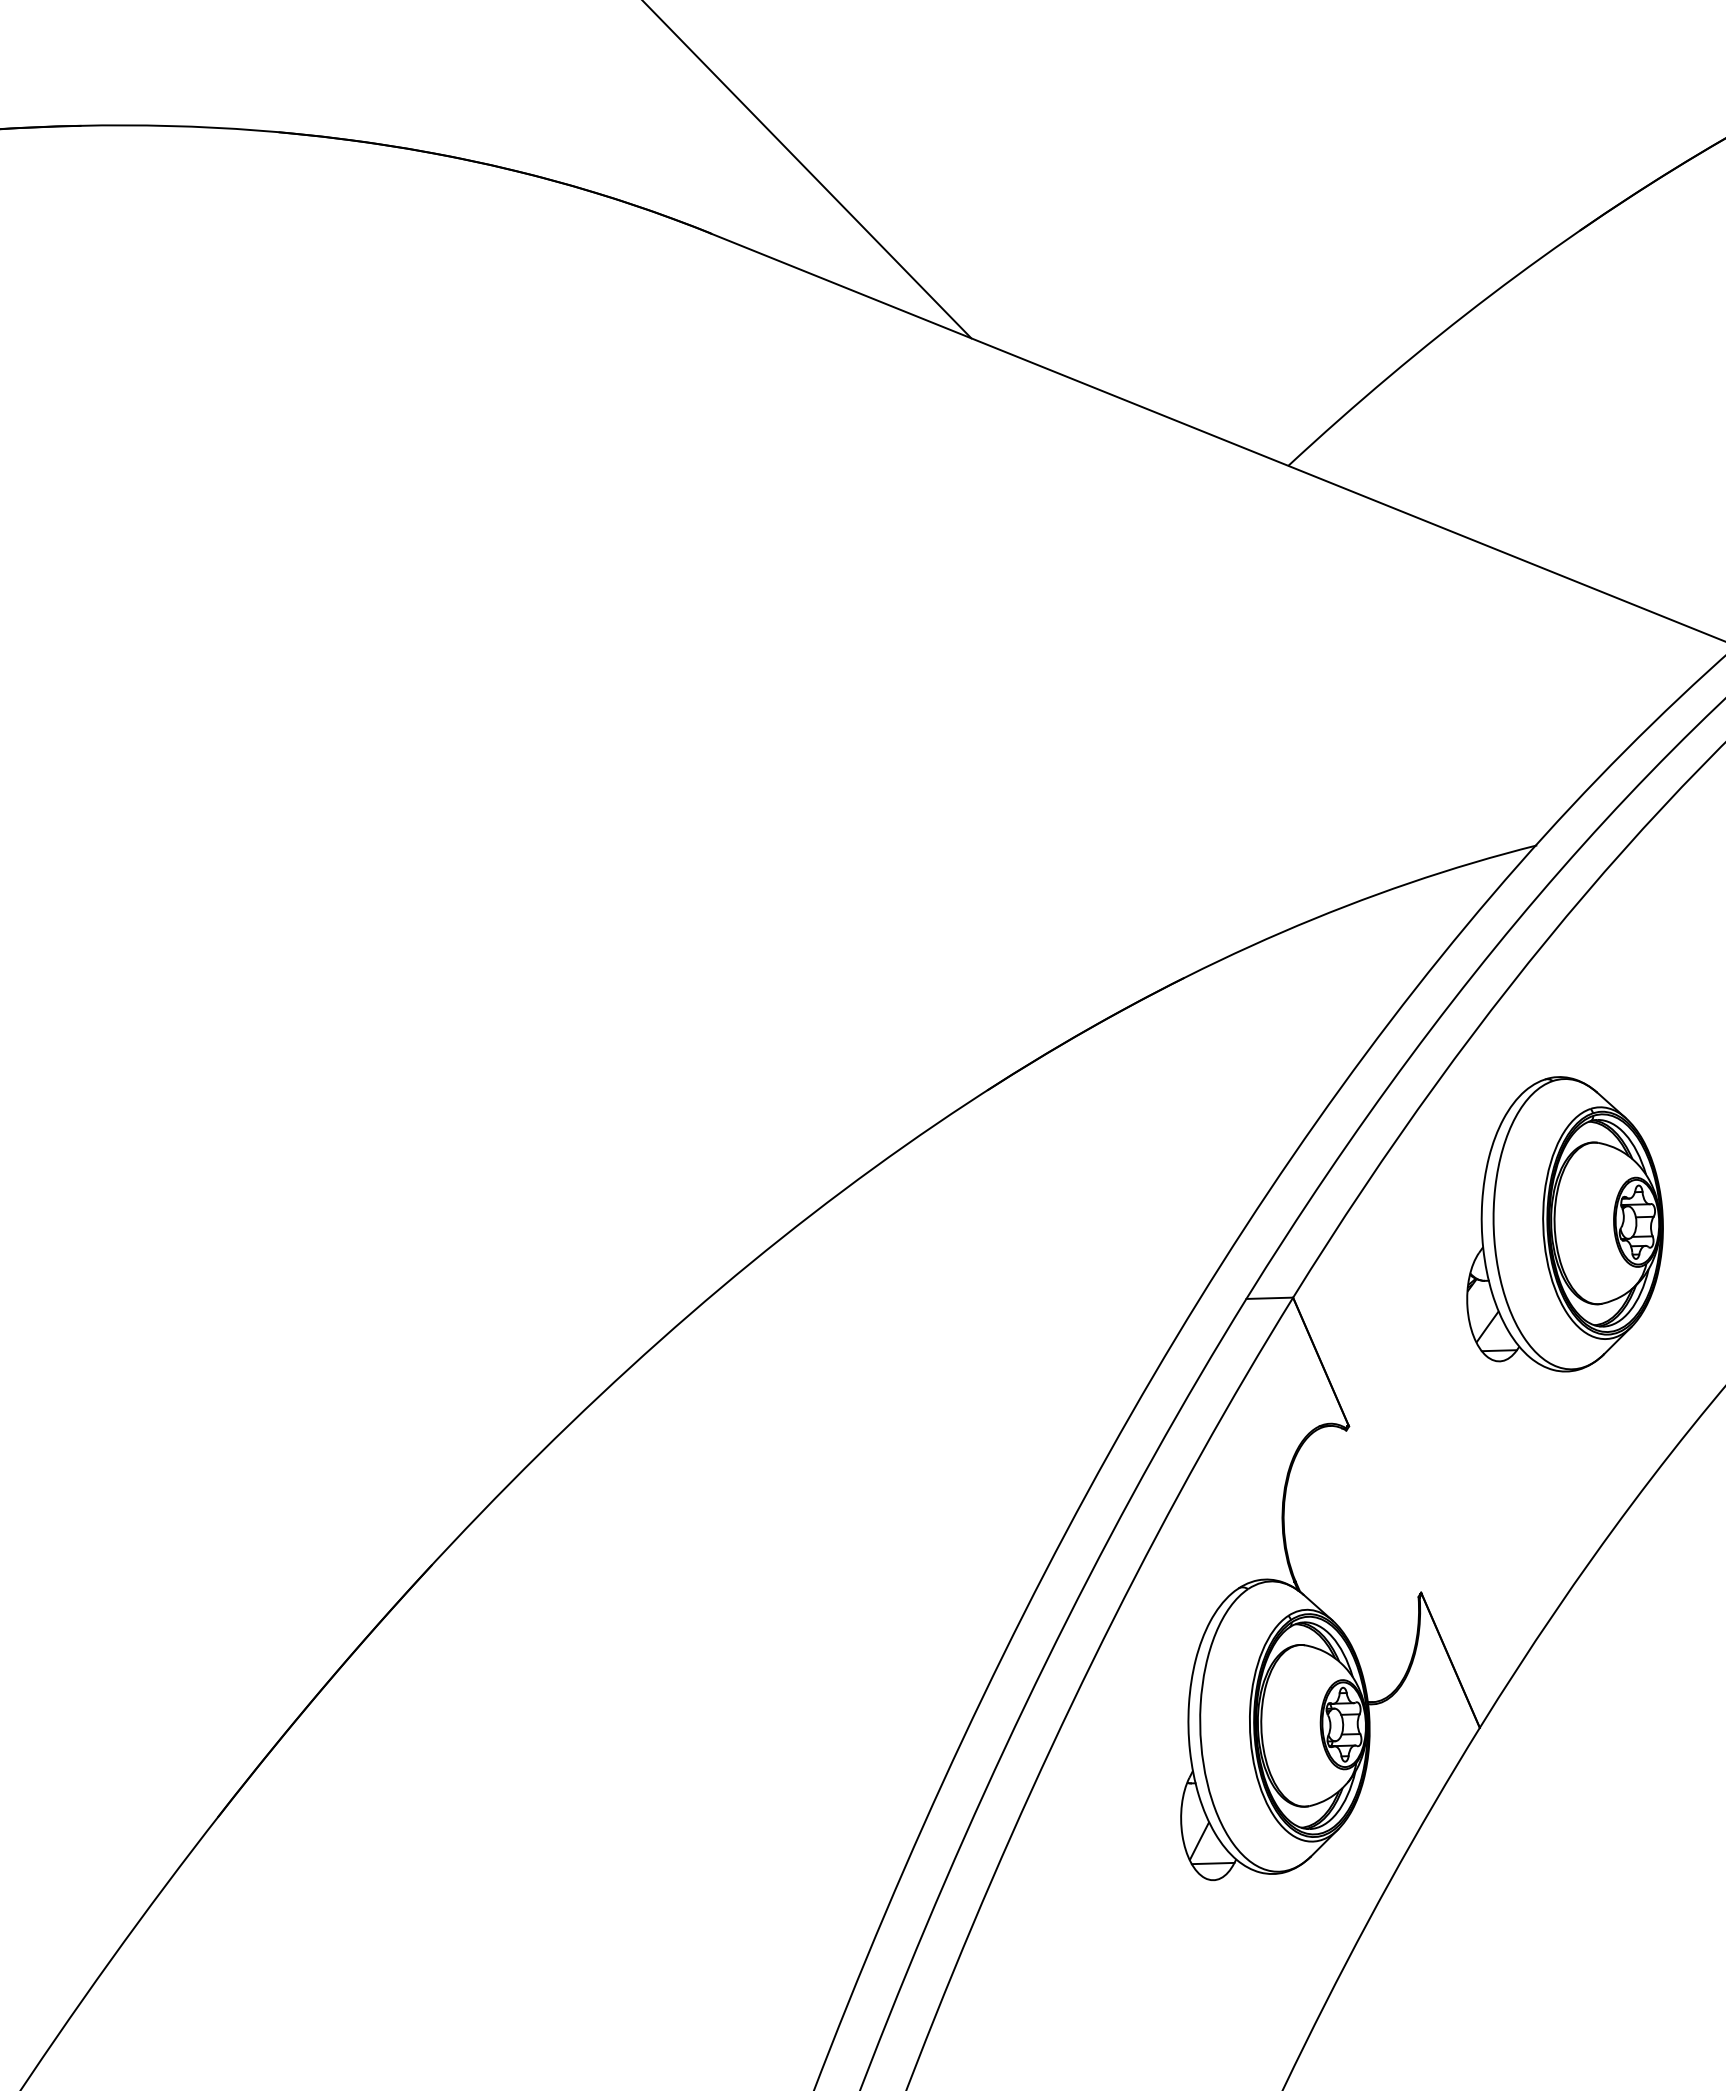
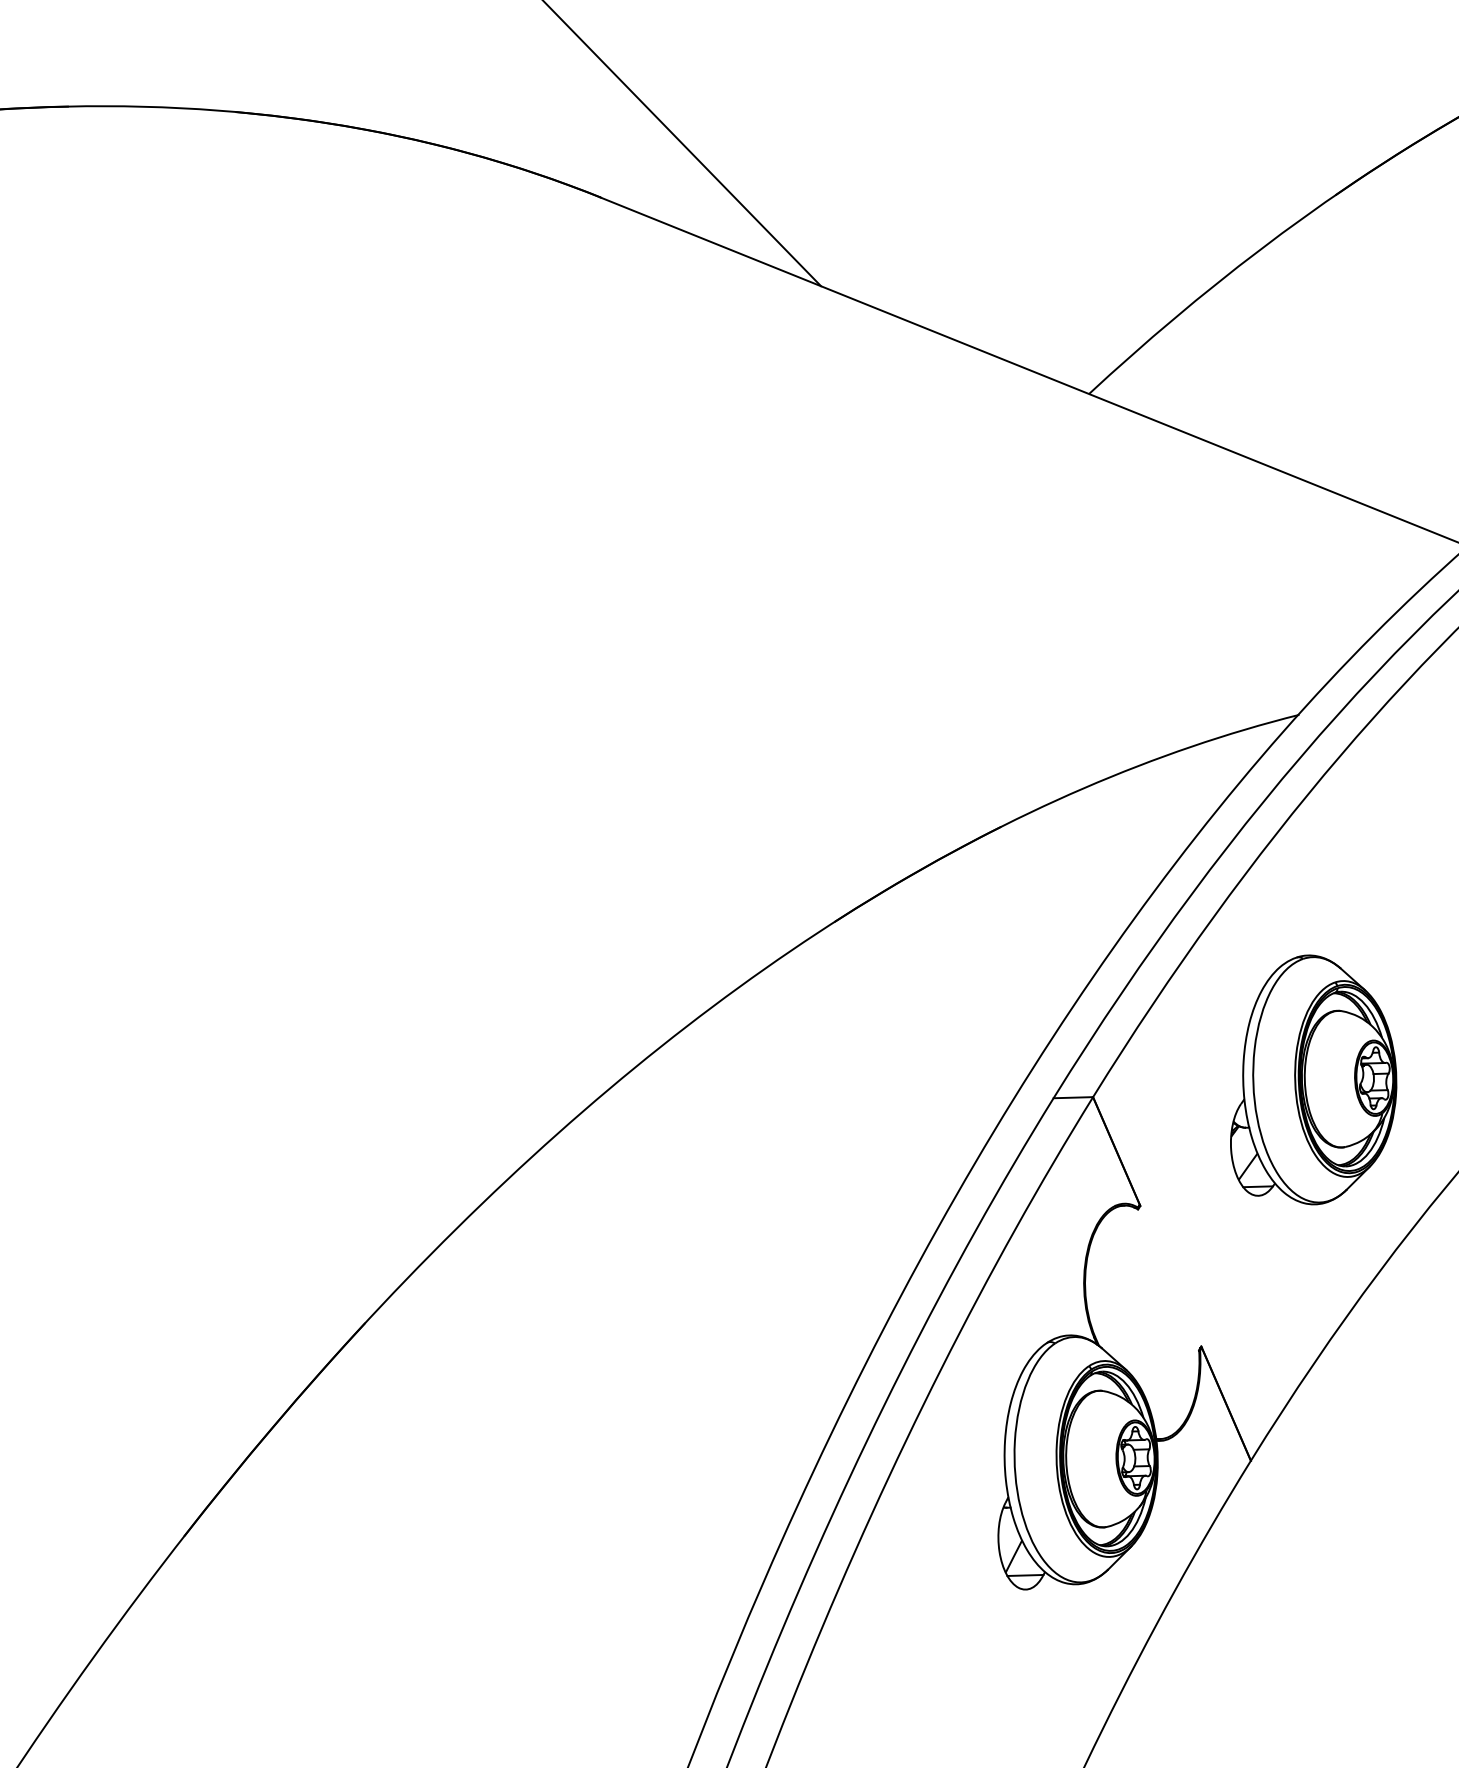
part: (1564, 1224) -> (1313, 1080), moved

